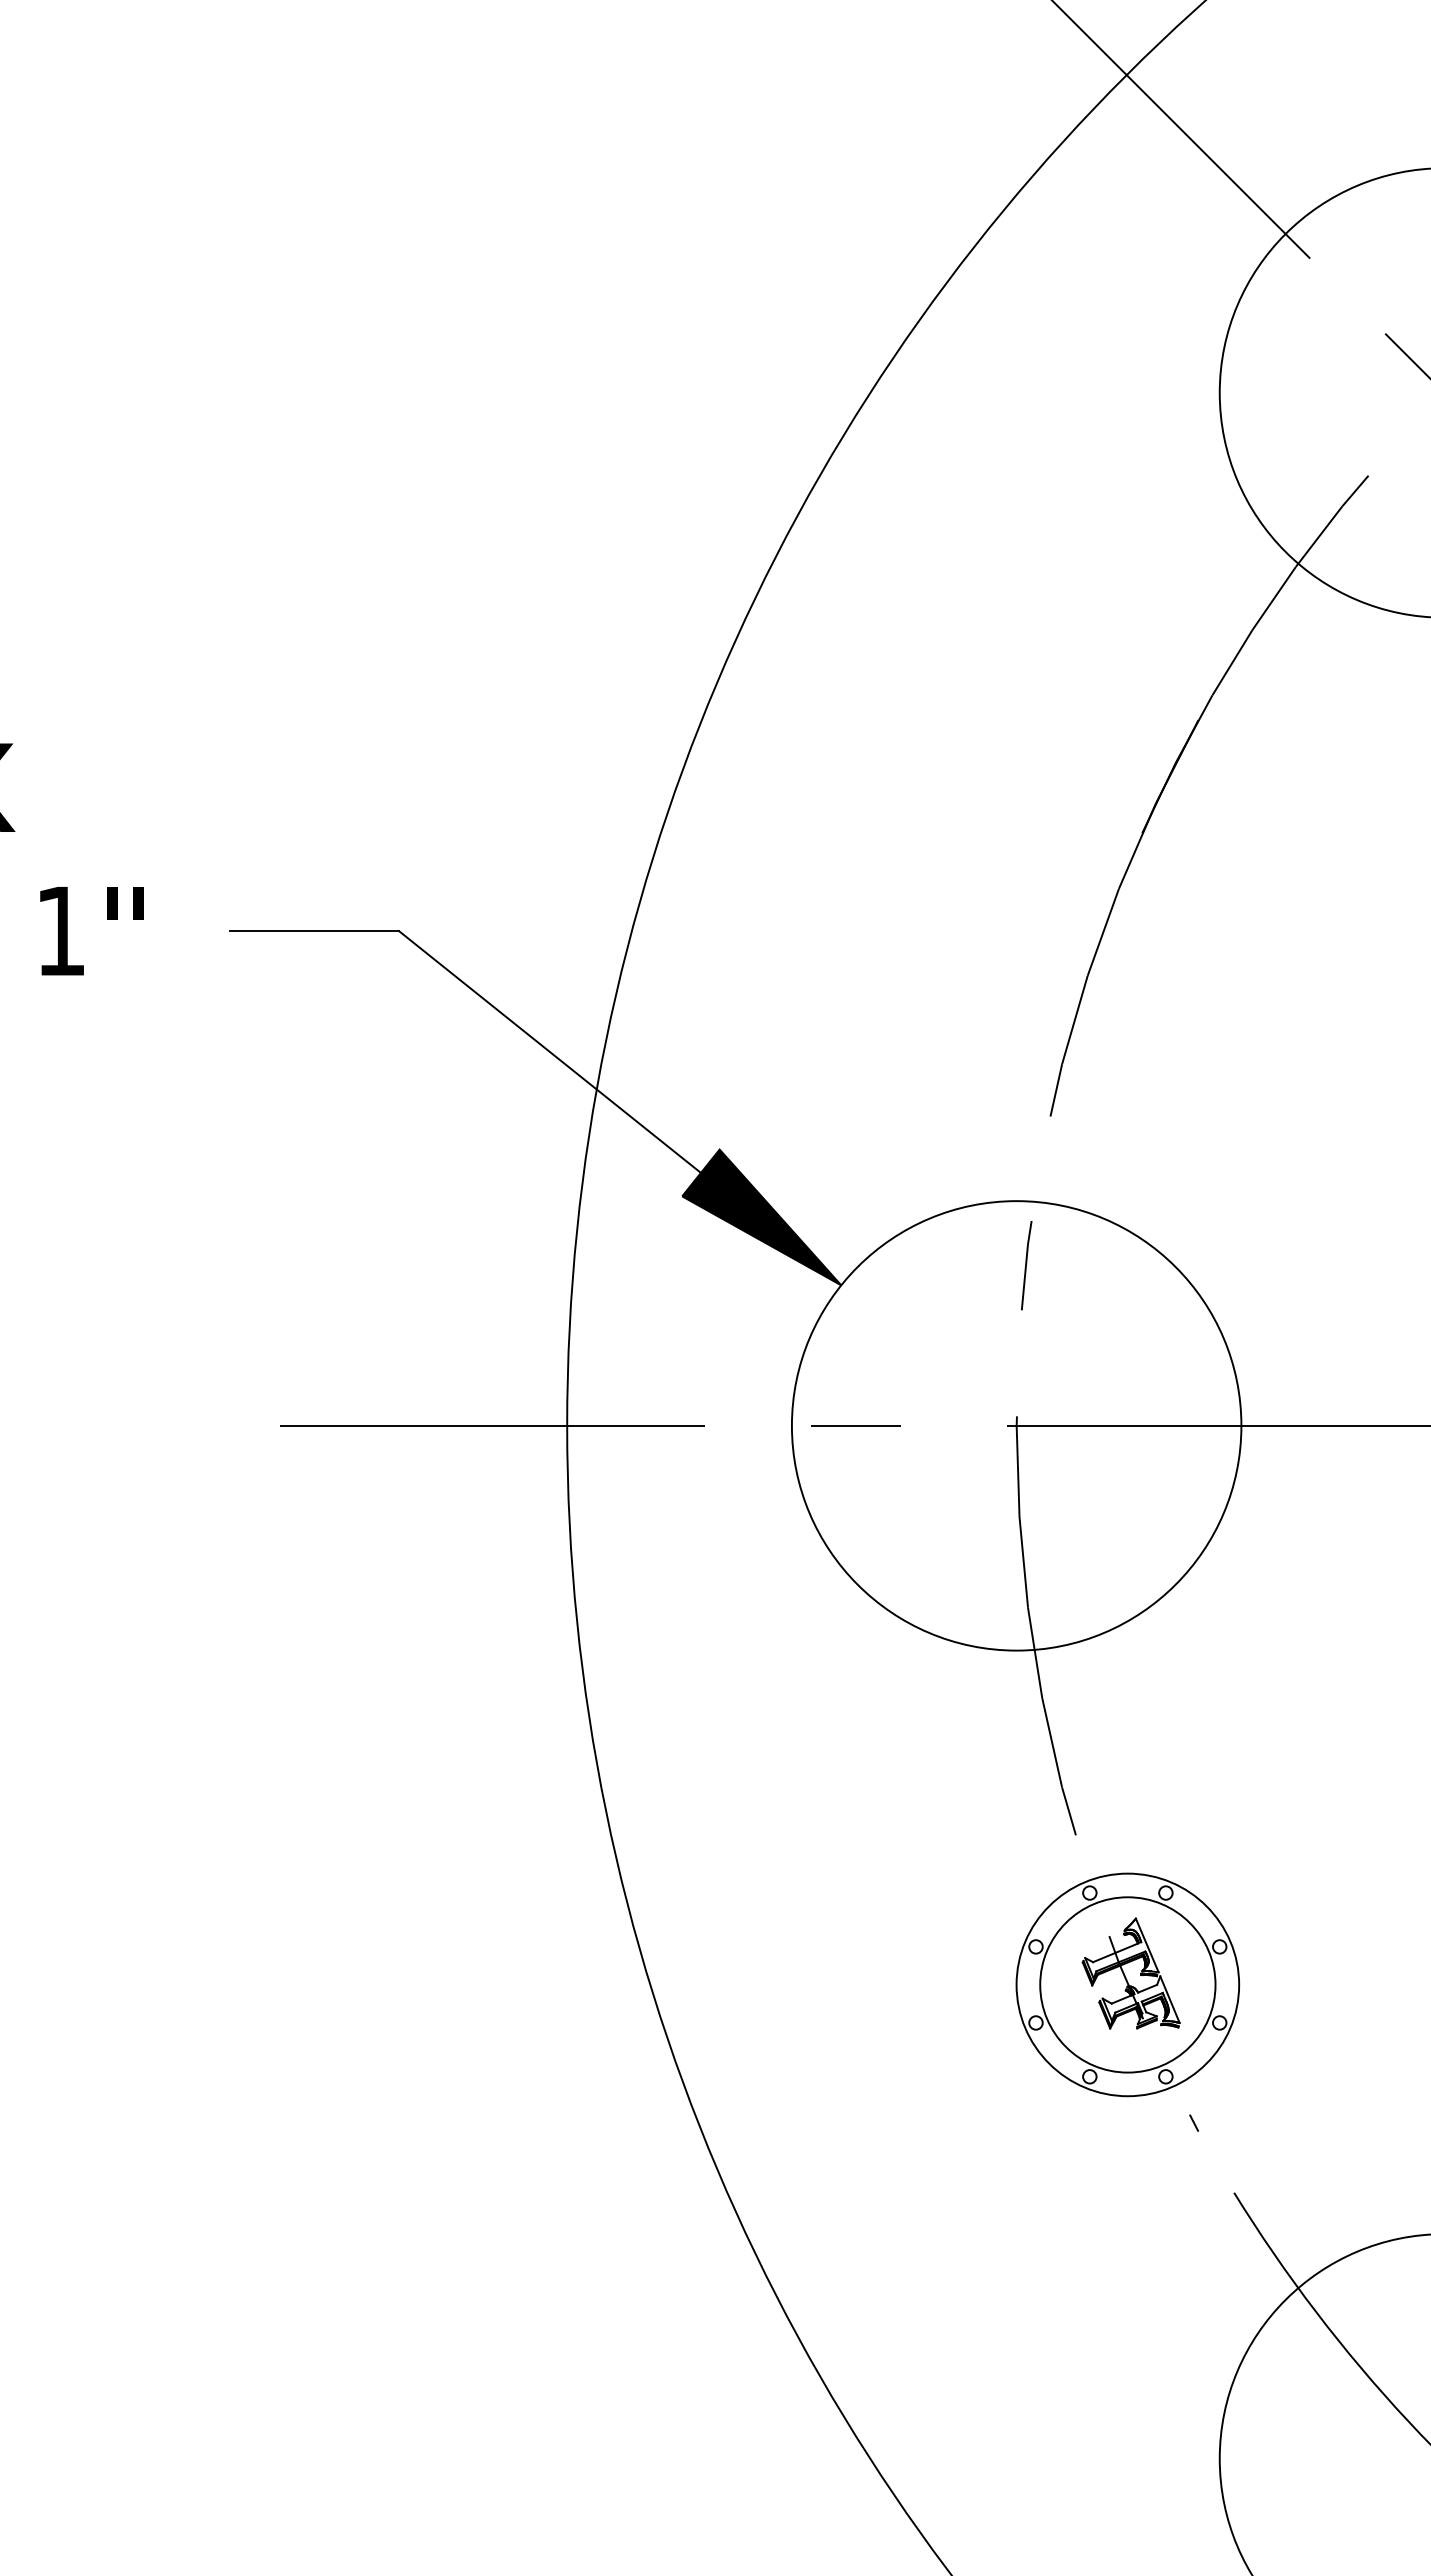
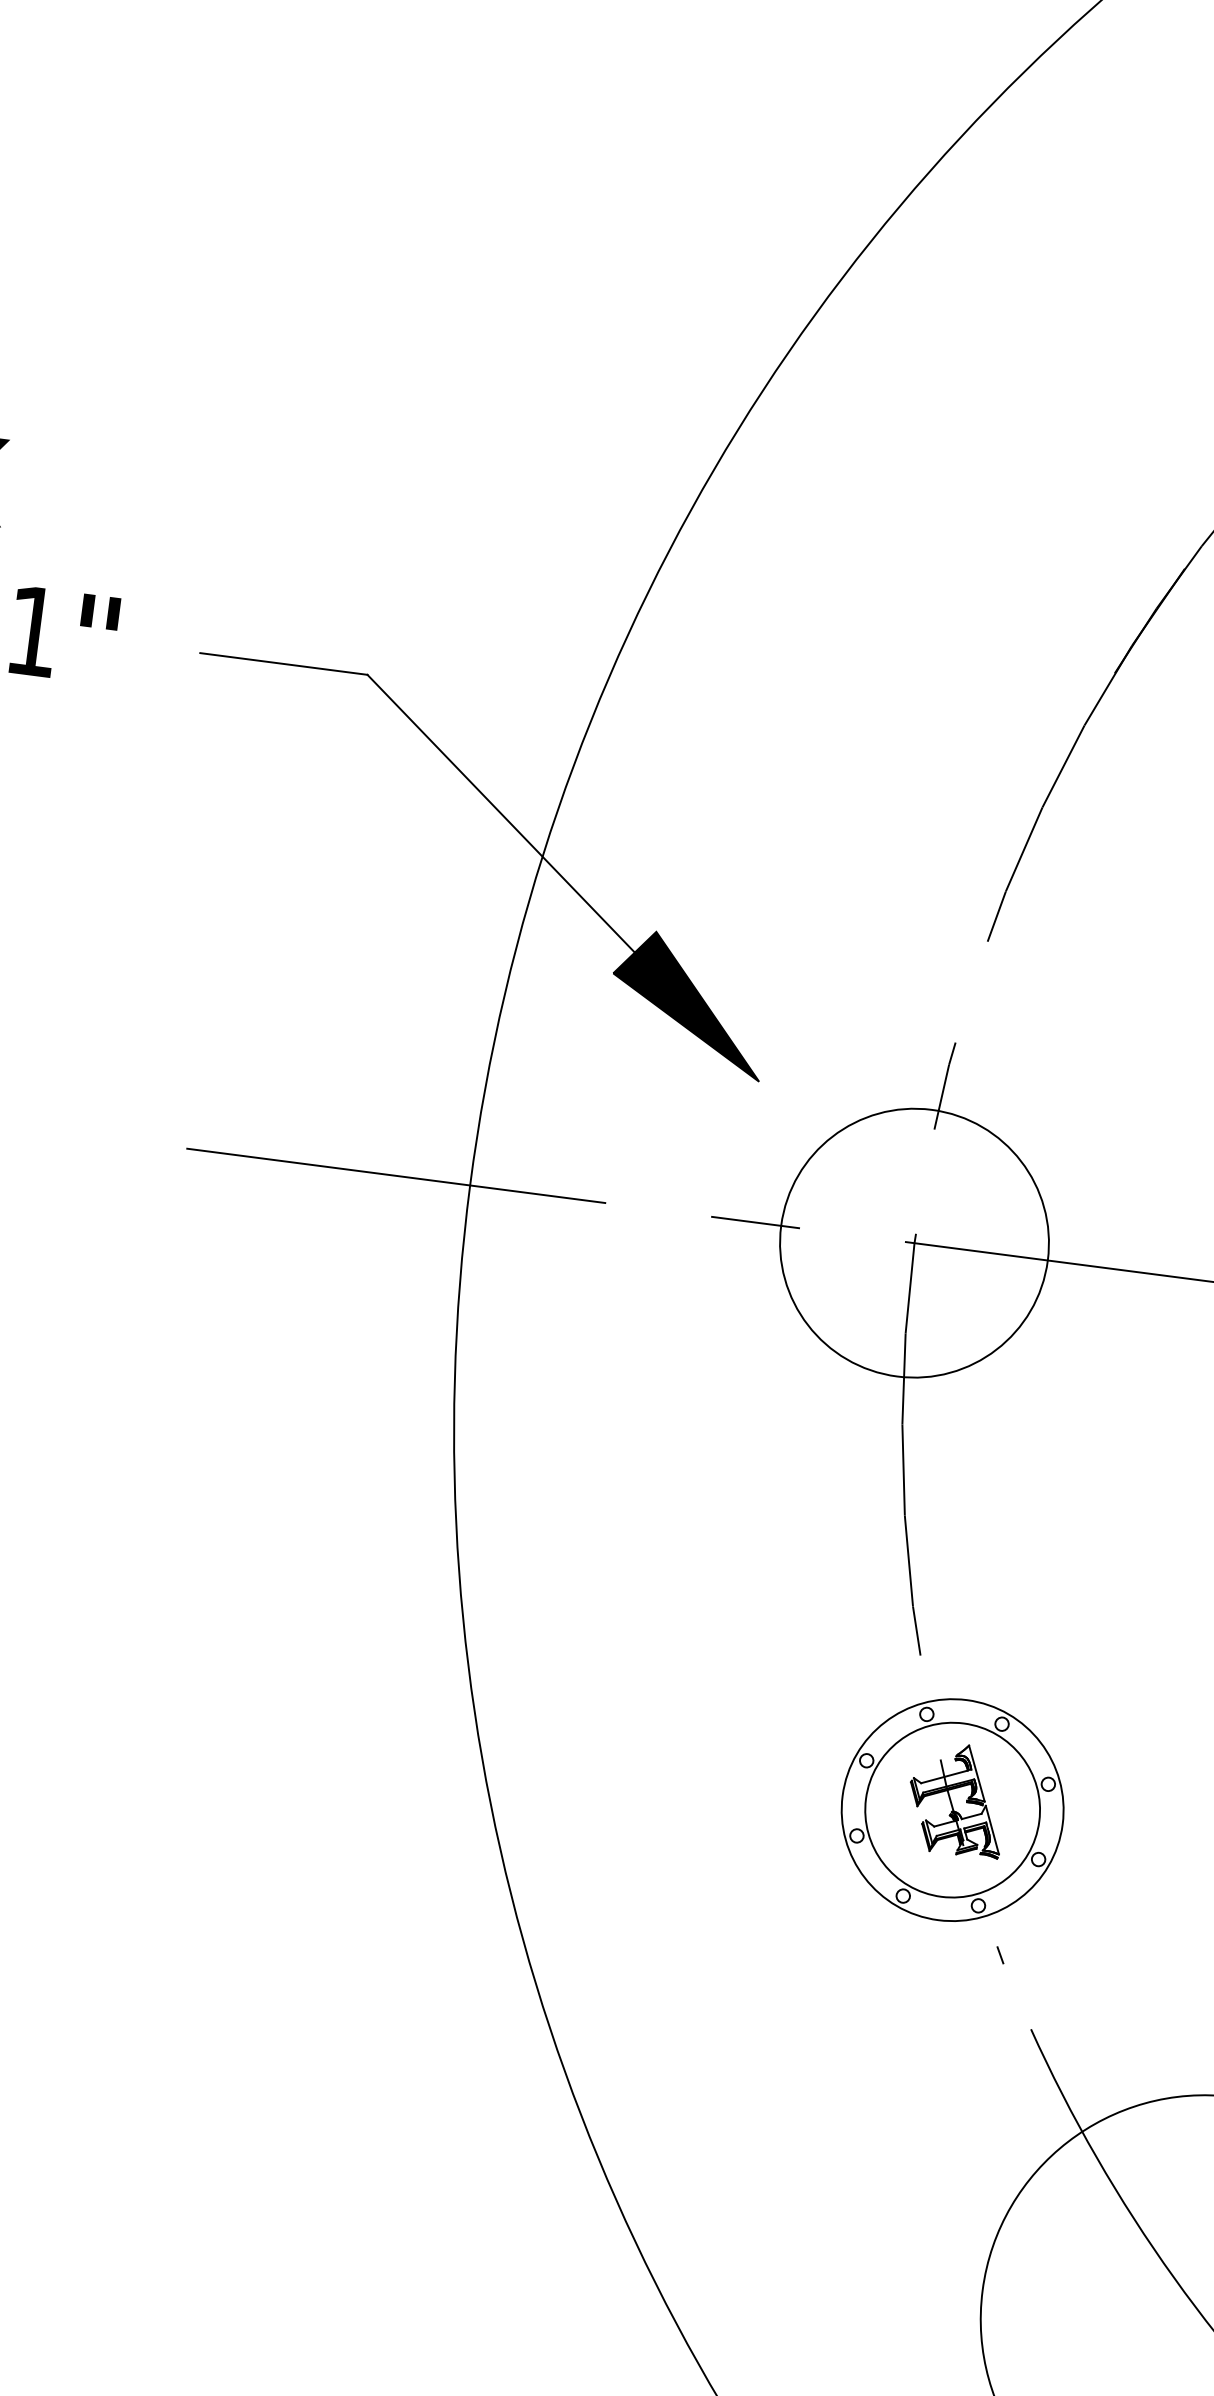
circle: (1016, 1425) -> (914, 1242), size x0.6

